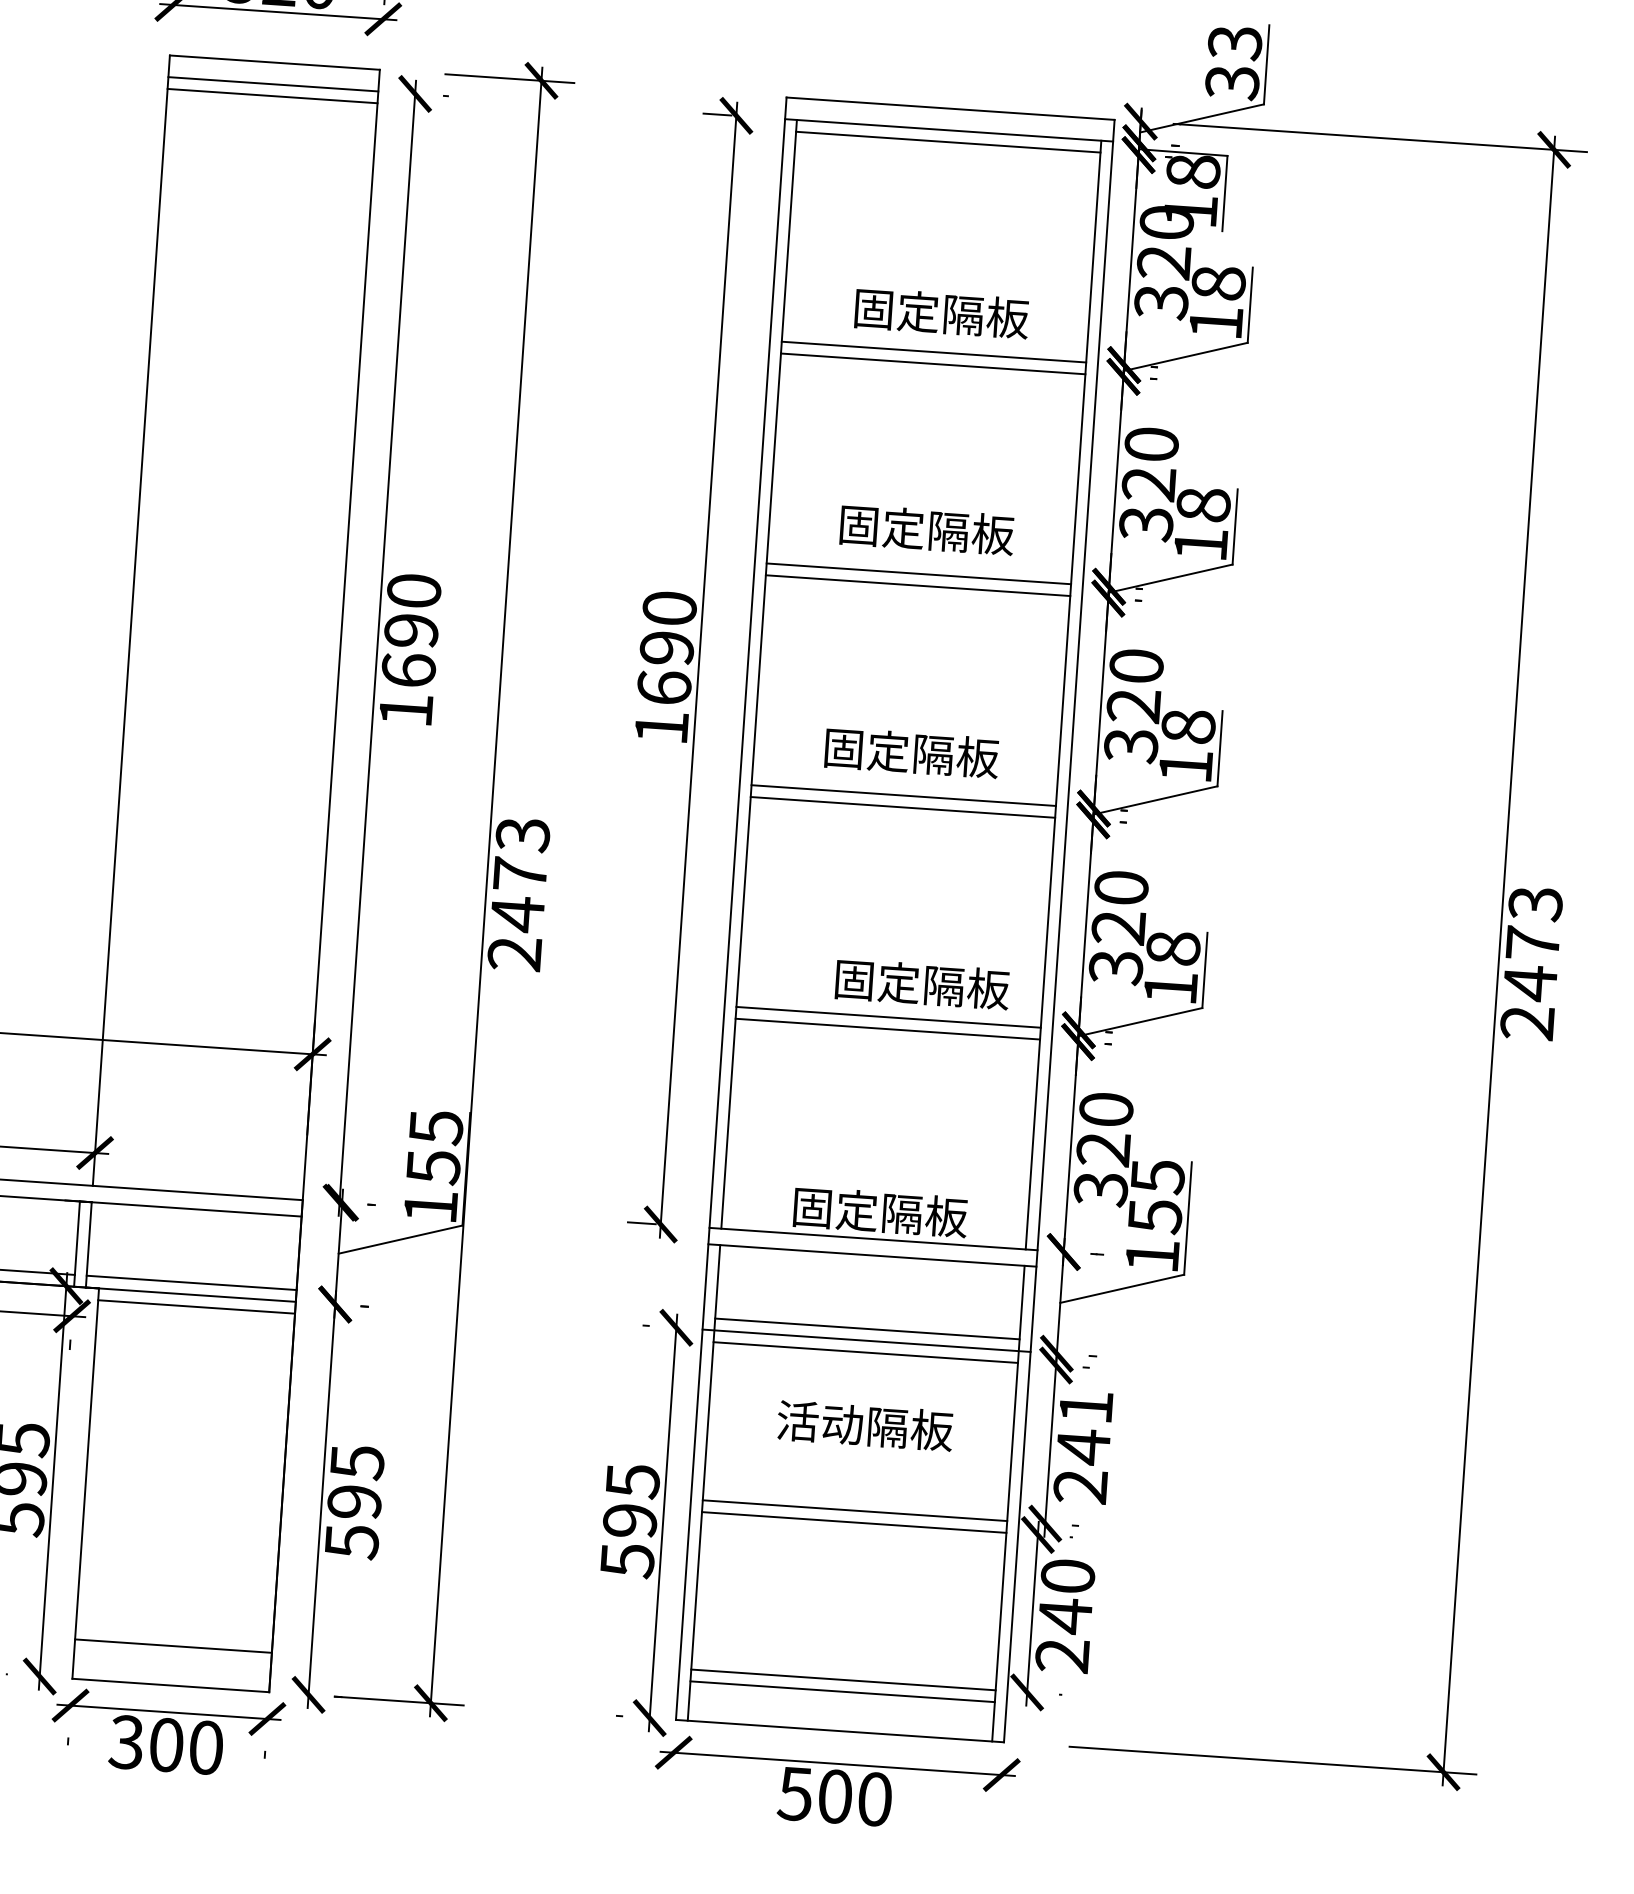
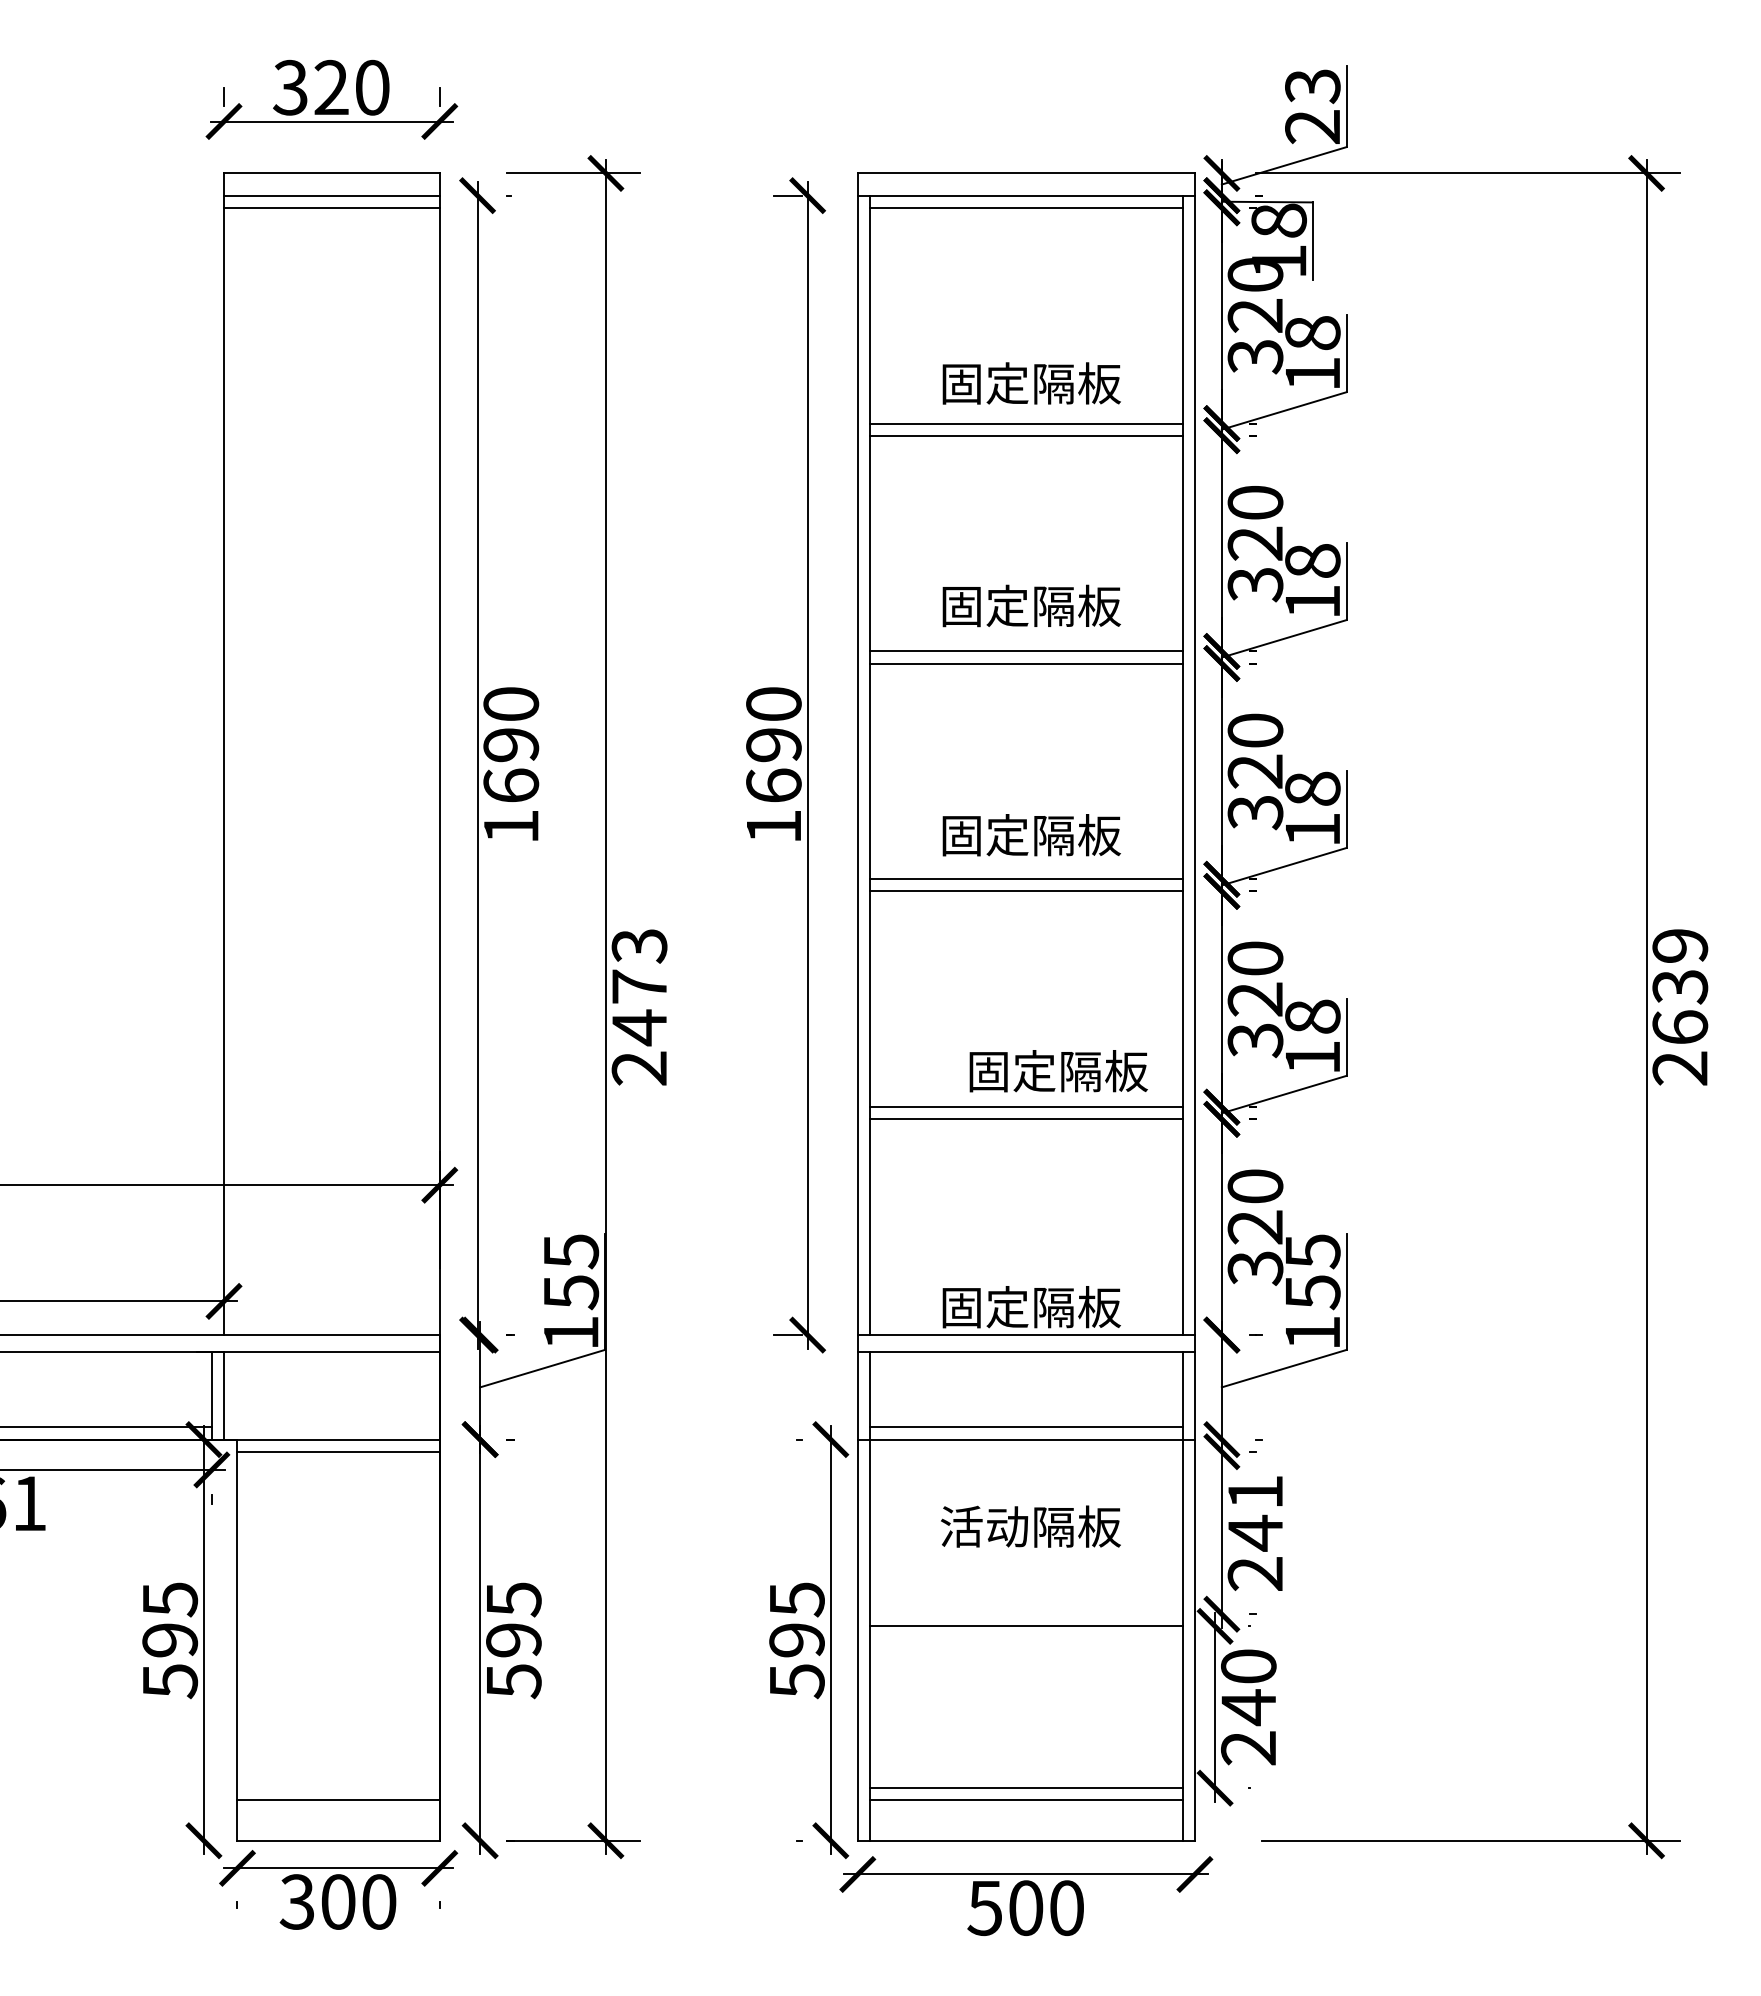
text: (1232, 83) -> (1312, 127), 33 -> 23
text: (1533, 944) -> (1680, 987), 2473 -> 2639
line: (191, 1282) -> (331, 1427), removed
line: (865, 1352) -> (1025, 1451), removed
line: (854, 1510) -> (1025, 1614), removed

